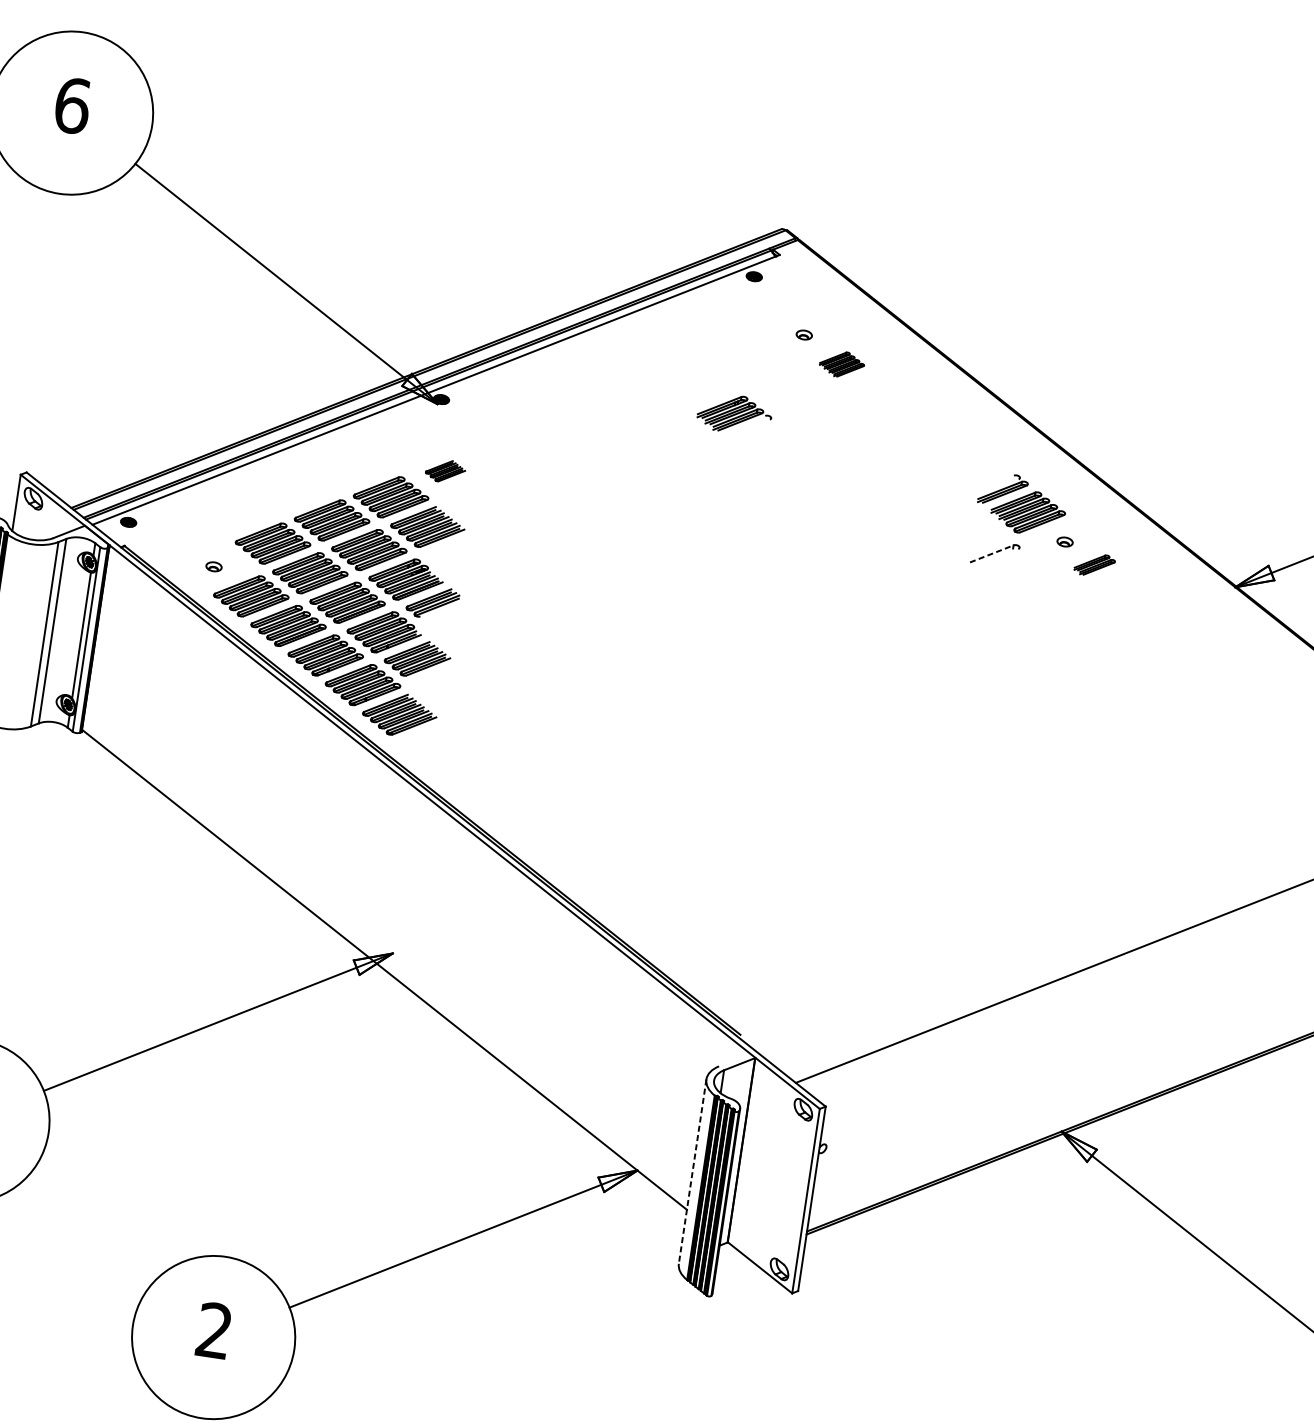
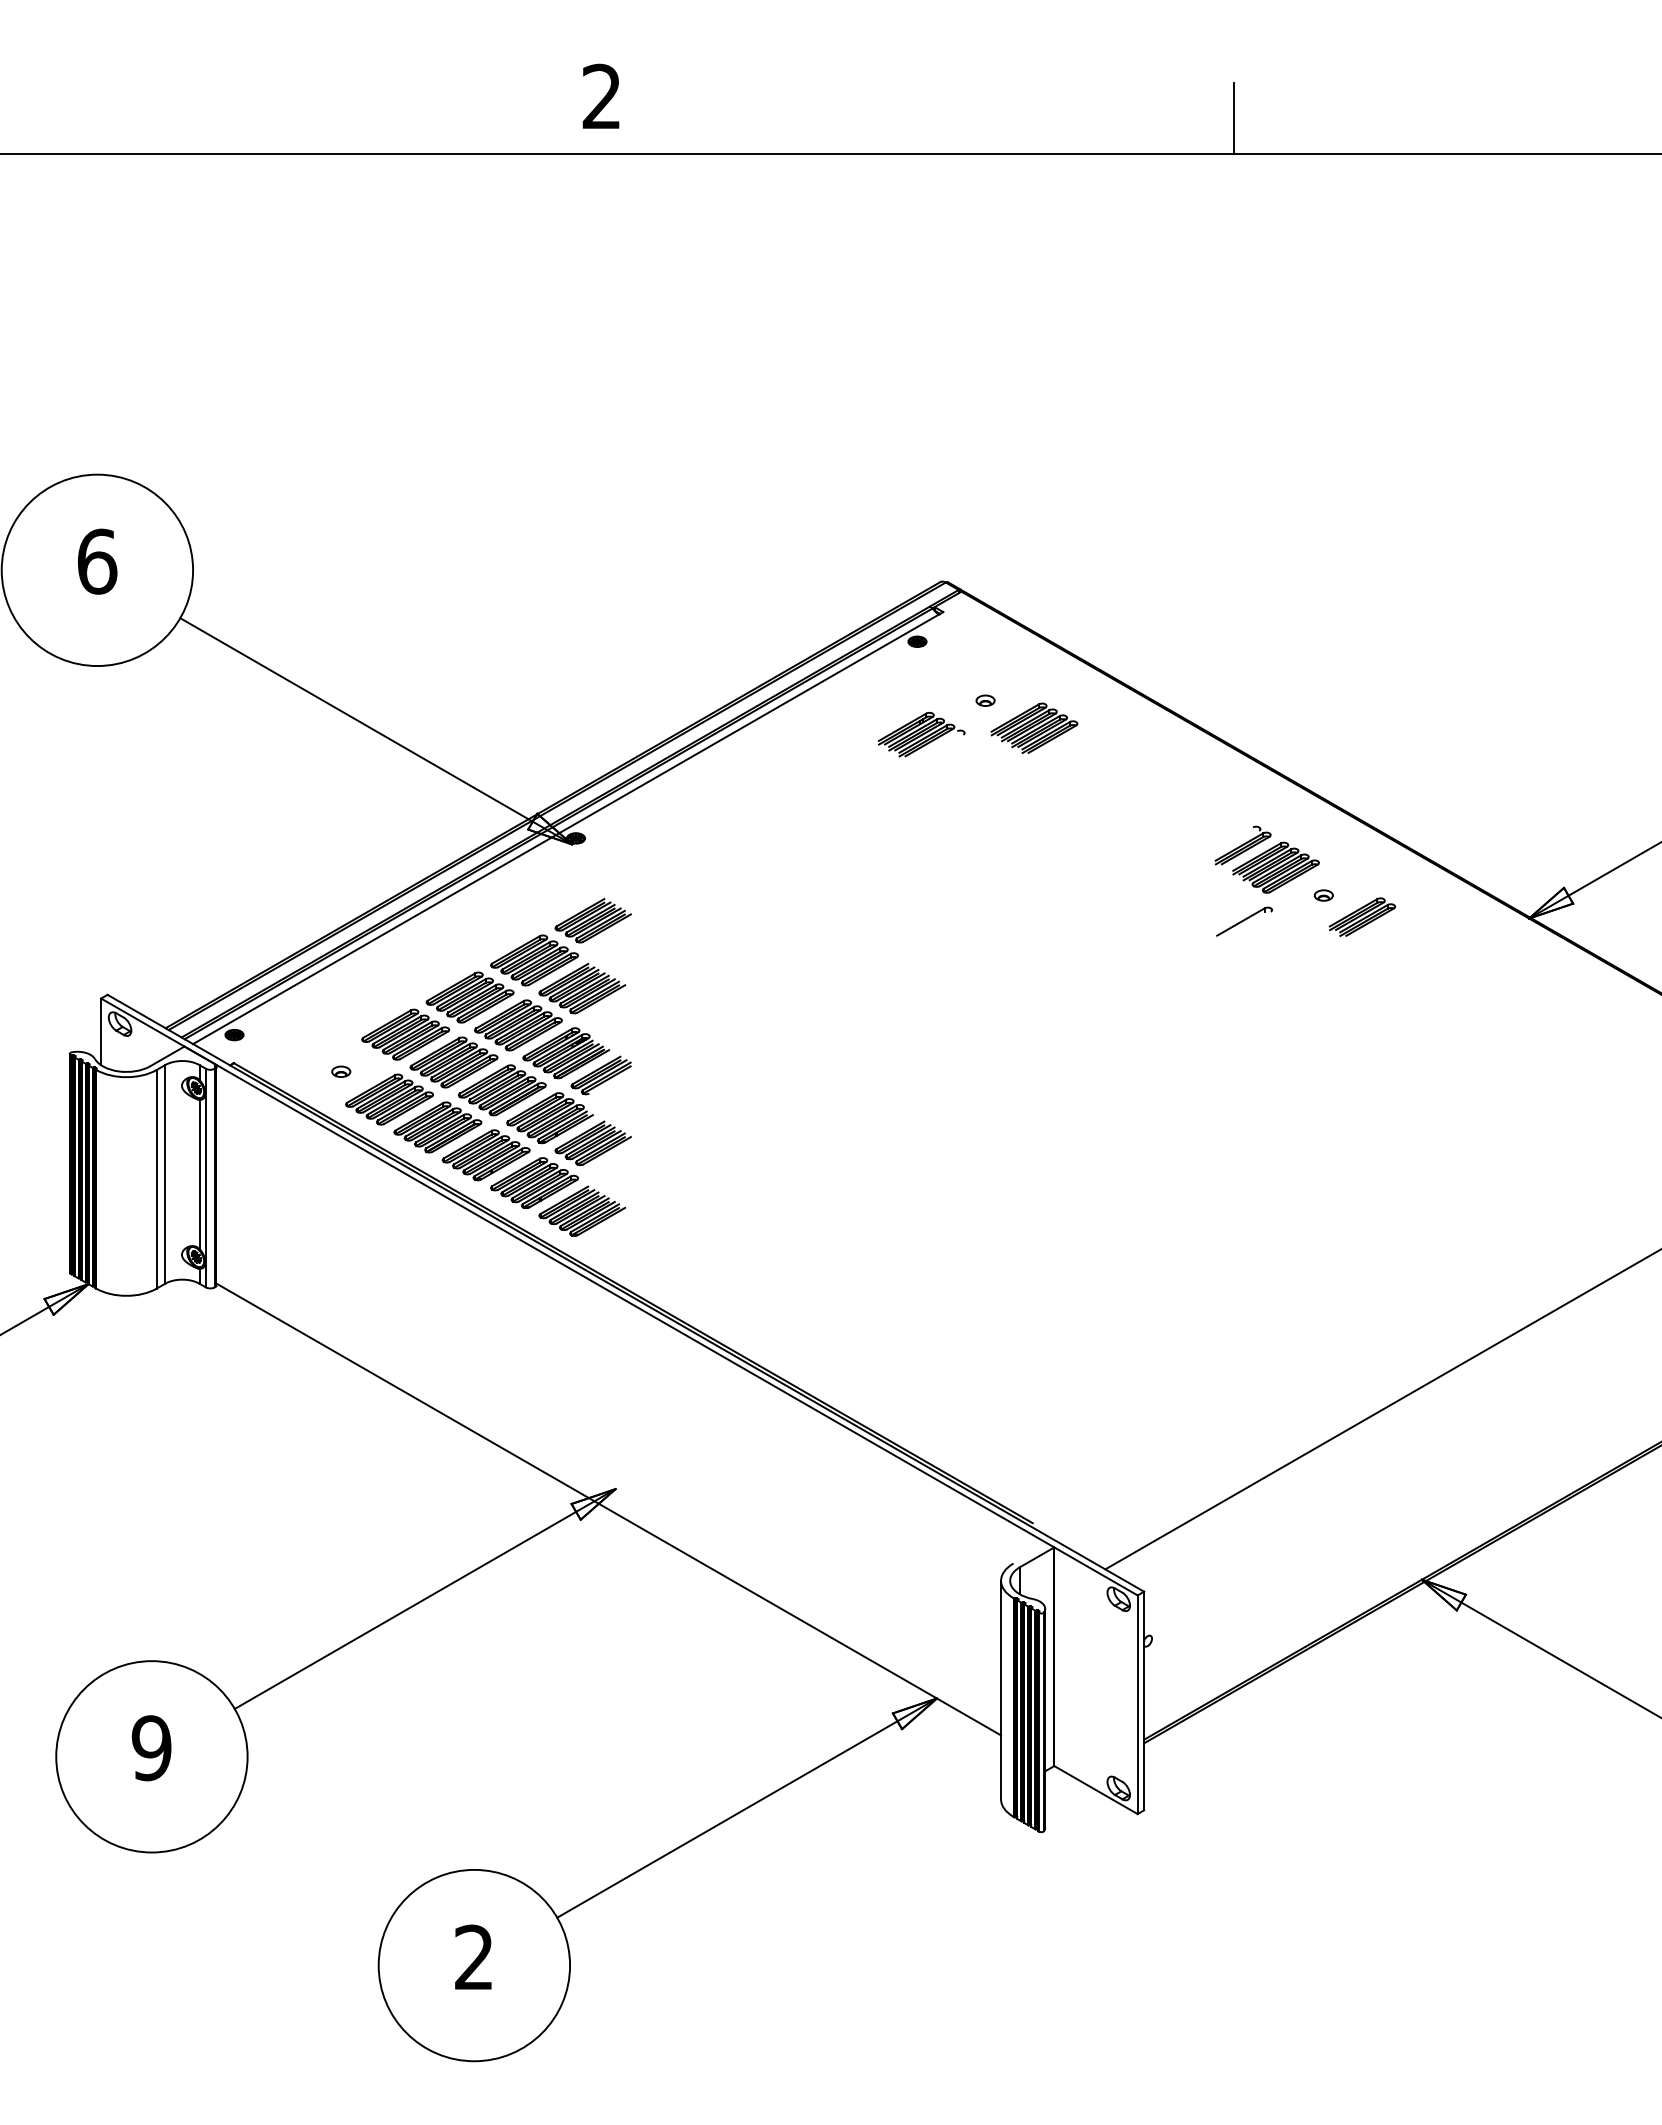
part: (842, 364) -> (1034, 728), size x1.67
part: (734, 414) -> (921, 734), moved
part: (445, 470) -> (592, 920), size x1.67
line: (992, 553) -> (1241, 921), dashed -> solid
part: (1094, 564) -> (1361, 916), size x1.43
line: (692, 1171) -> (1001, 1690), dashed -> solid

